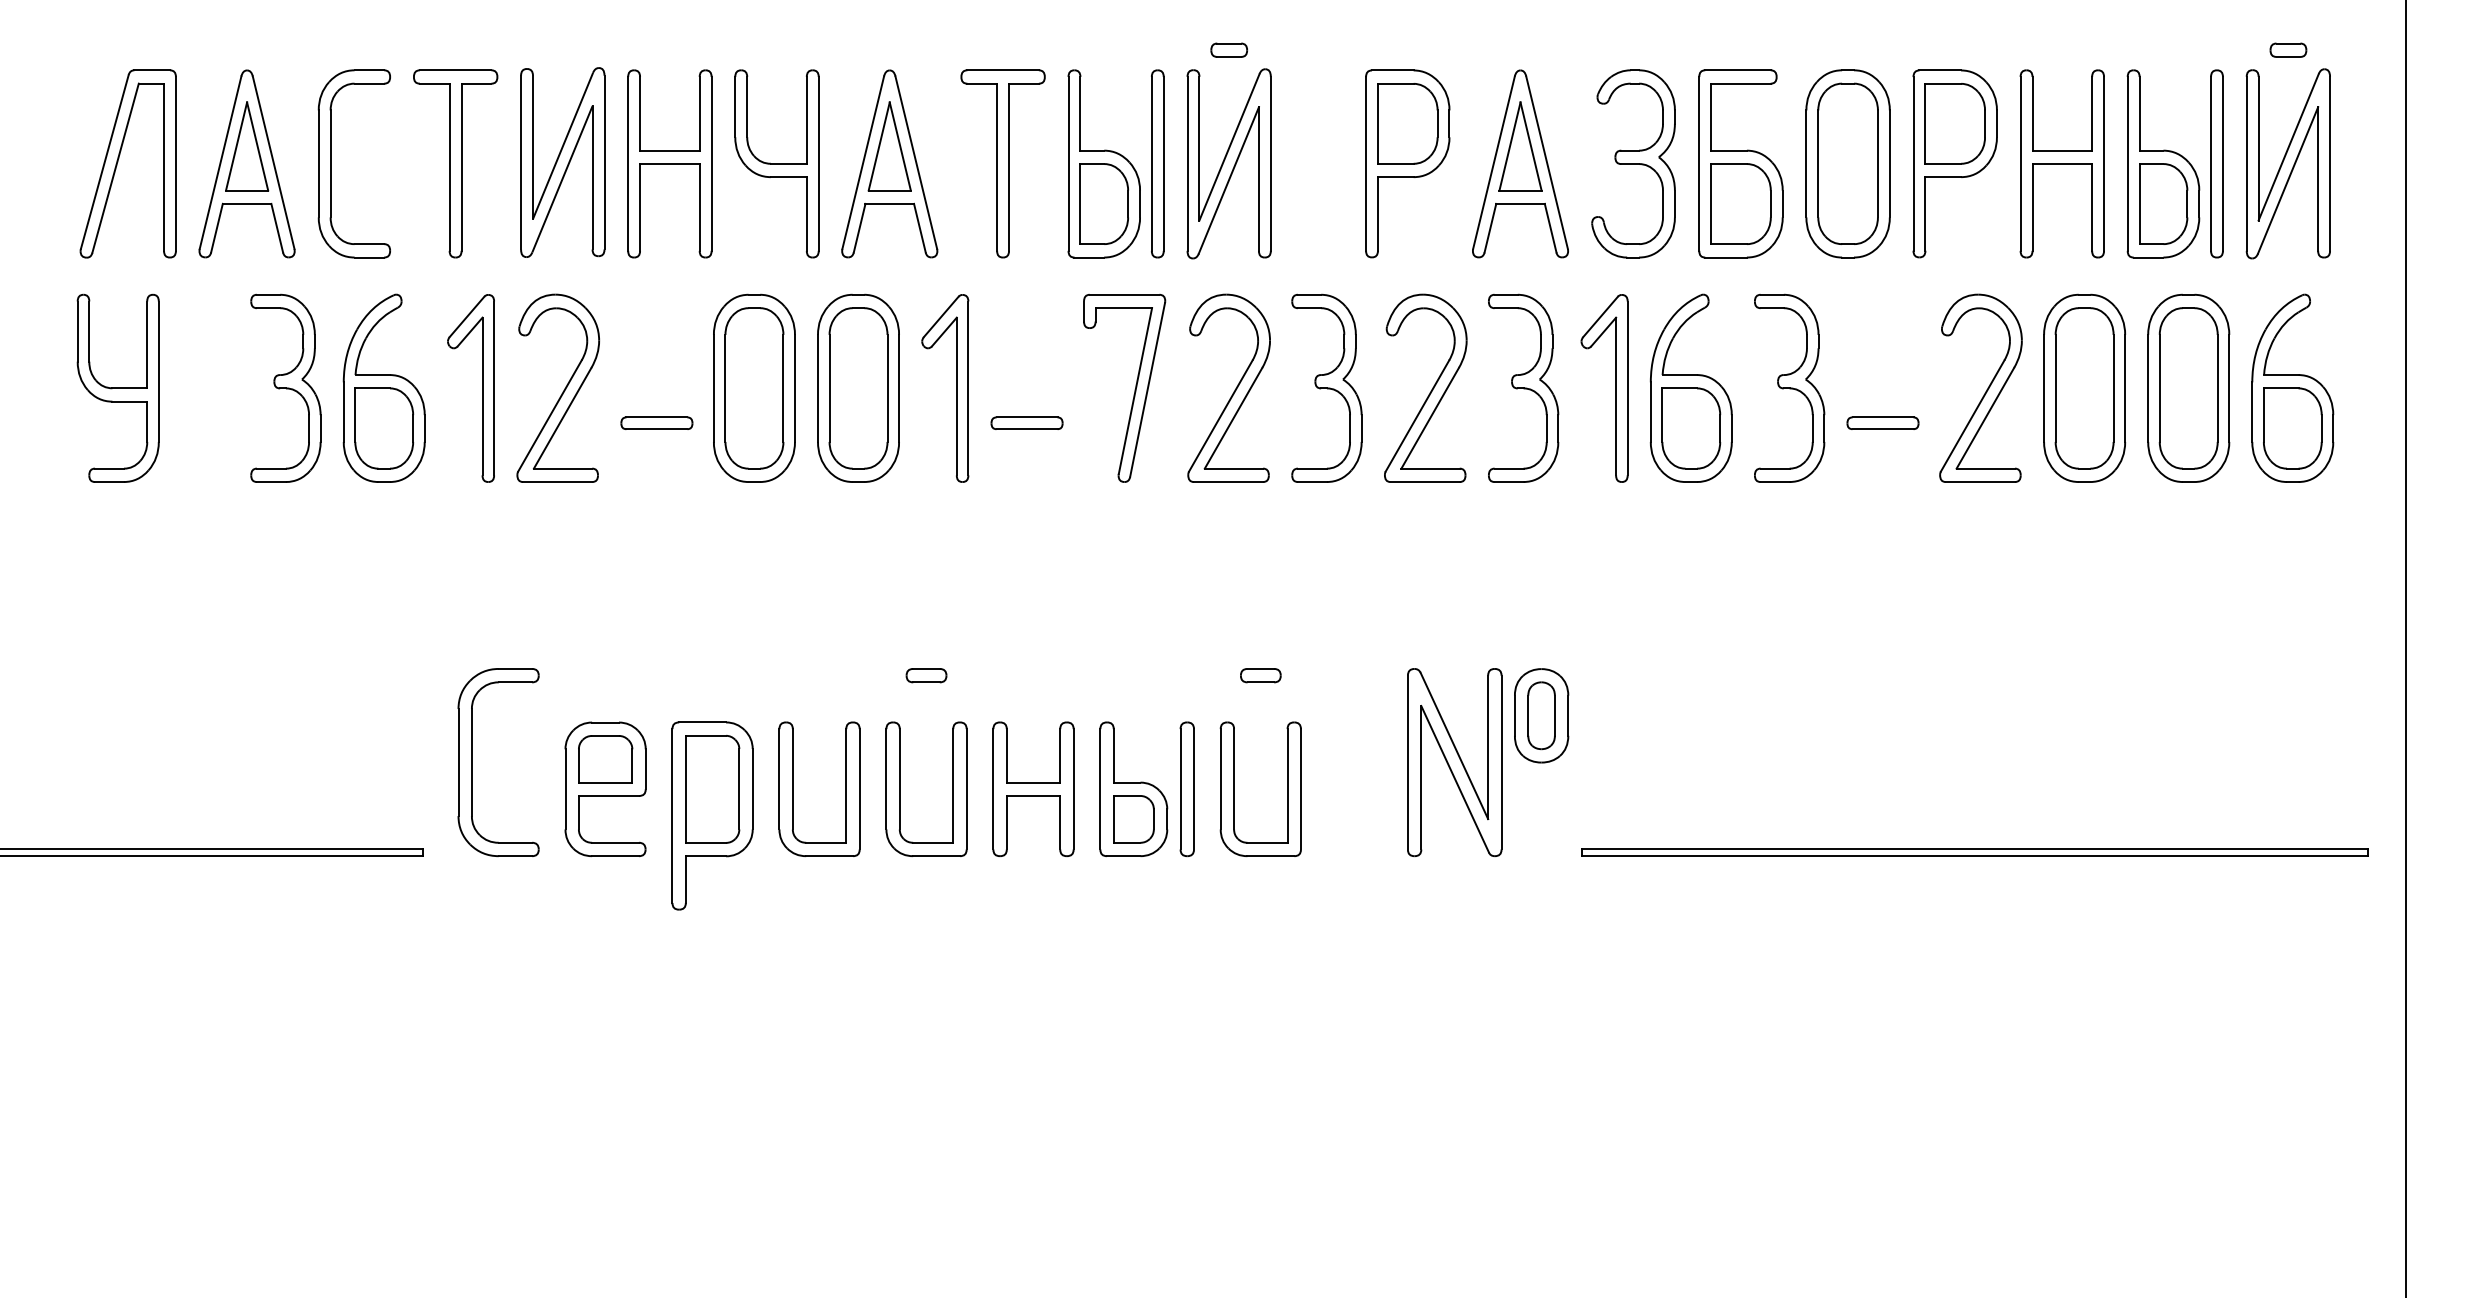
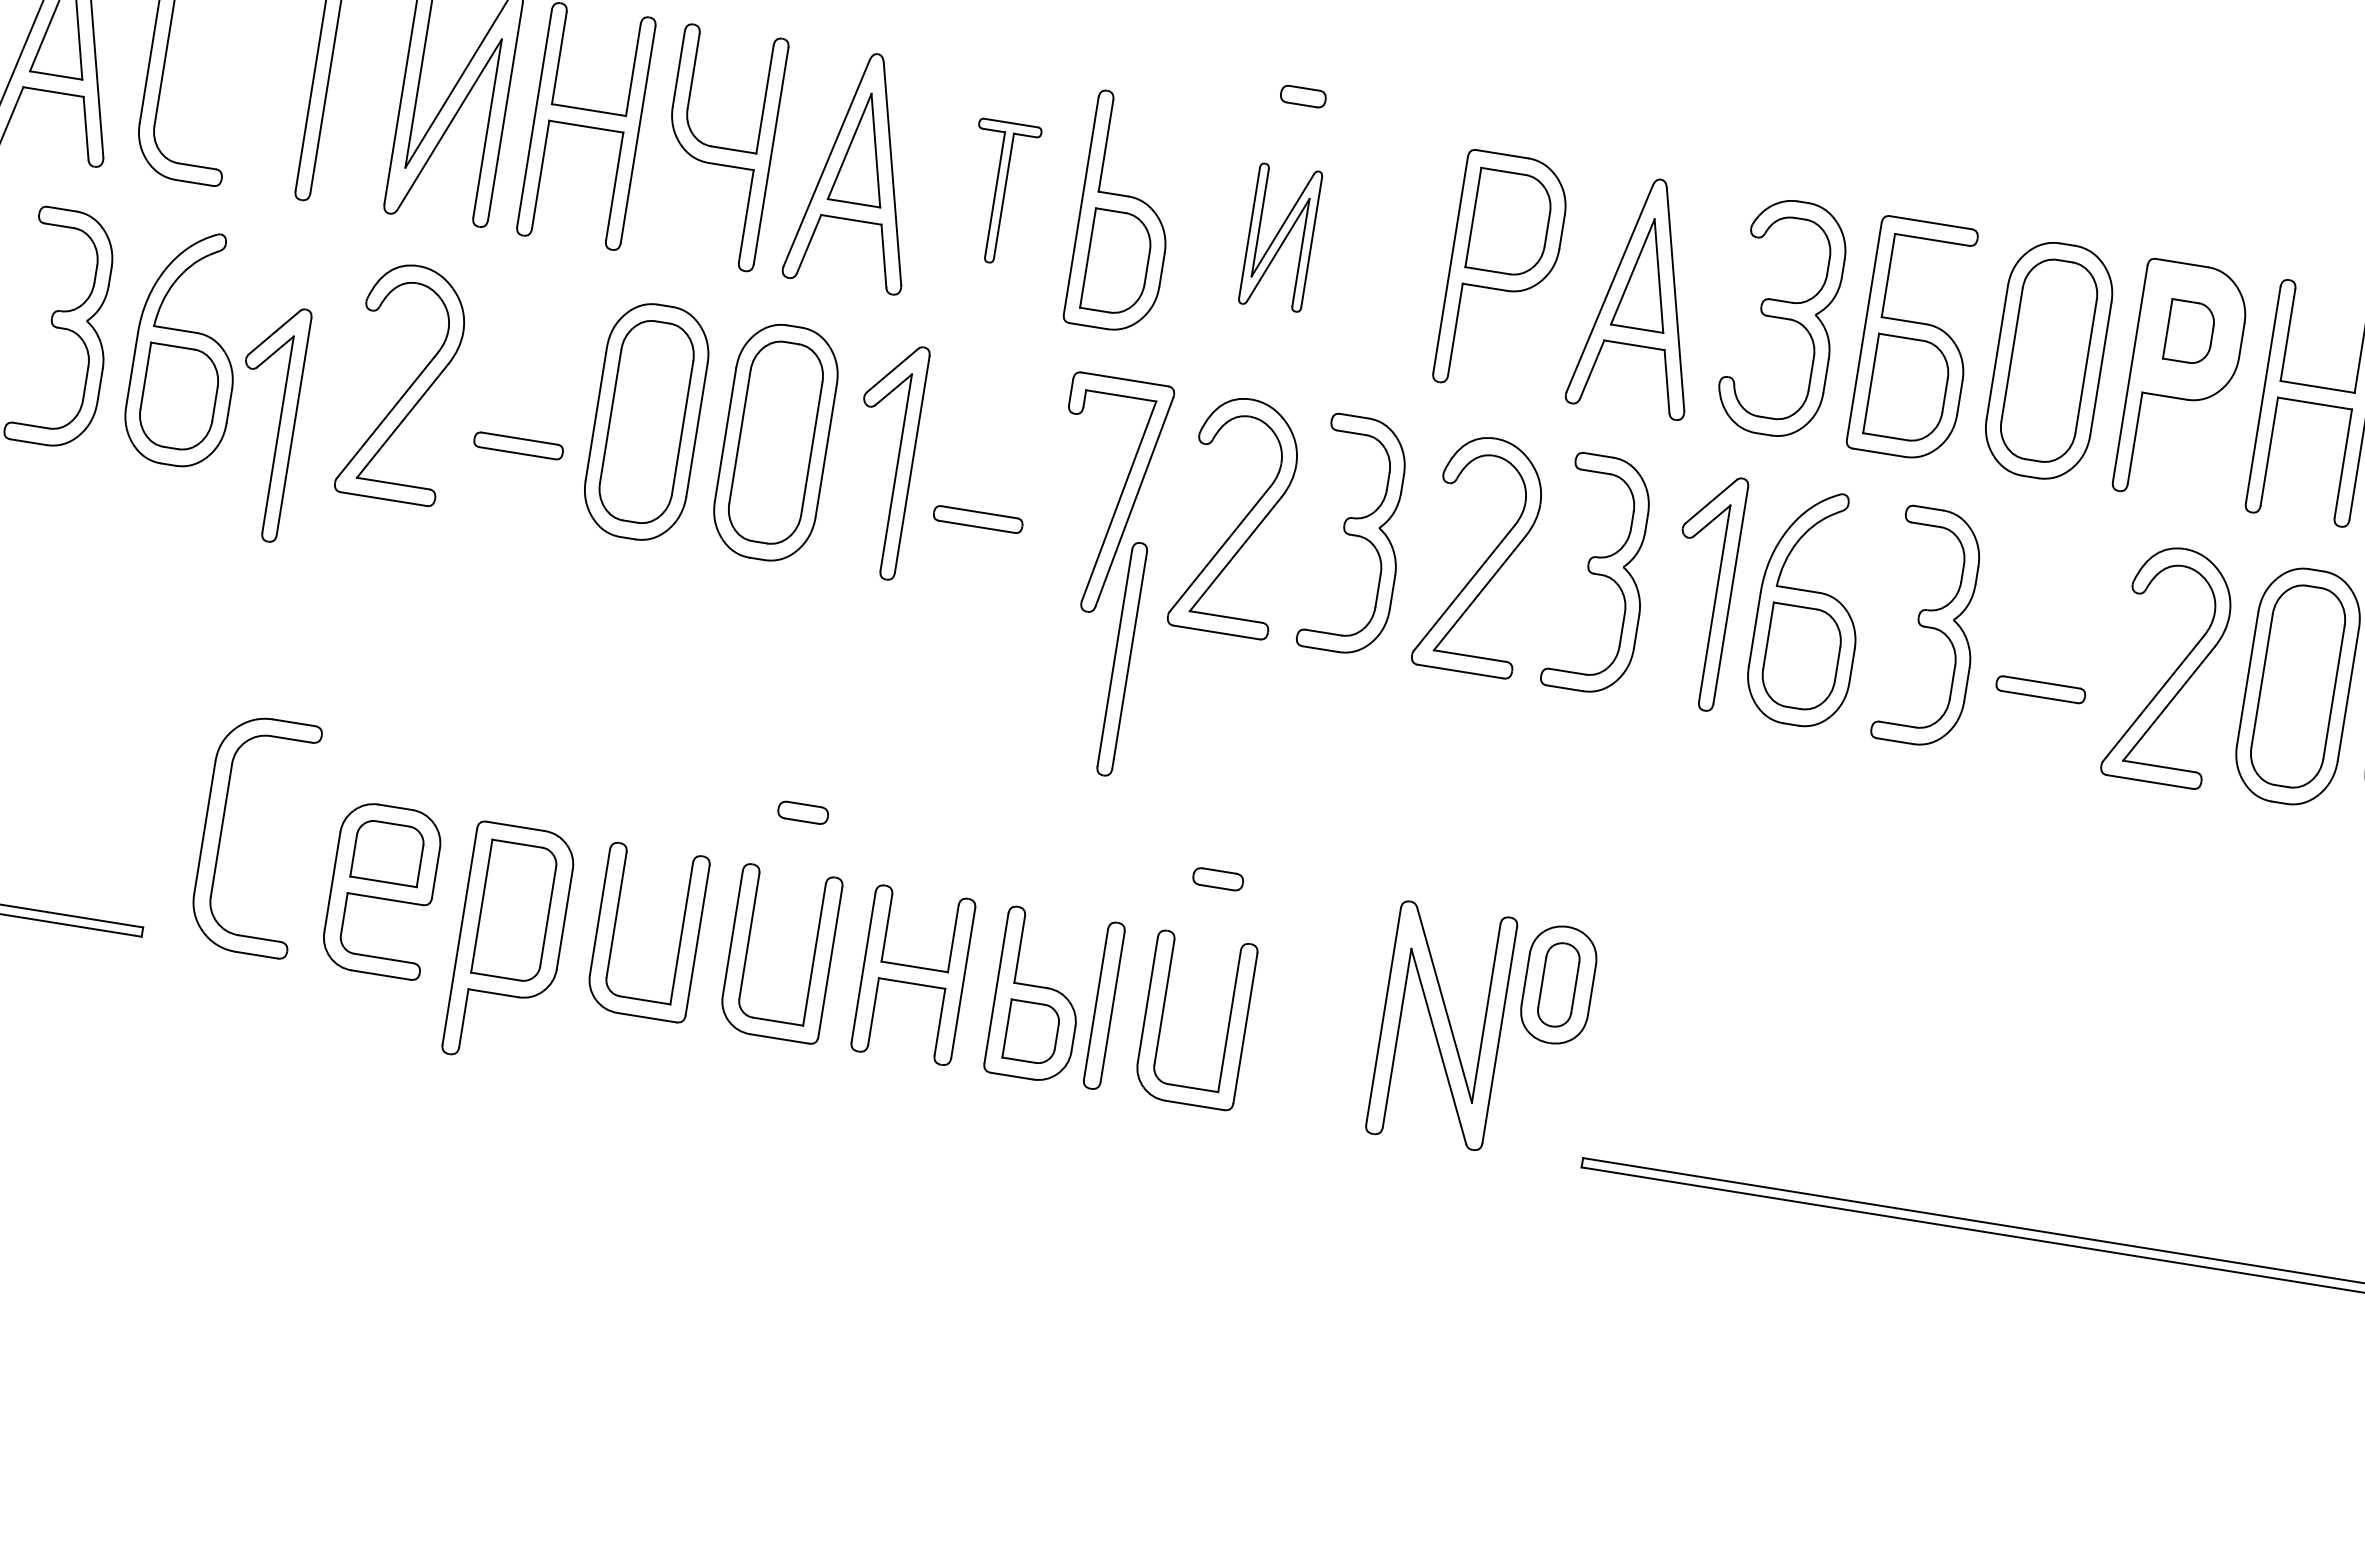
part: (1954, 123) -> (2189, 331), size x0.6
part: (1002, 163) -> (999, 192), size x0.6
part: (1157, 163) -> (1121, 658), moved
part: (1228, 163) -> (1279, 237), size x0.6
part: (482, 388) -> (279, 424), moved

